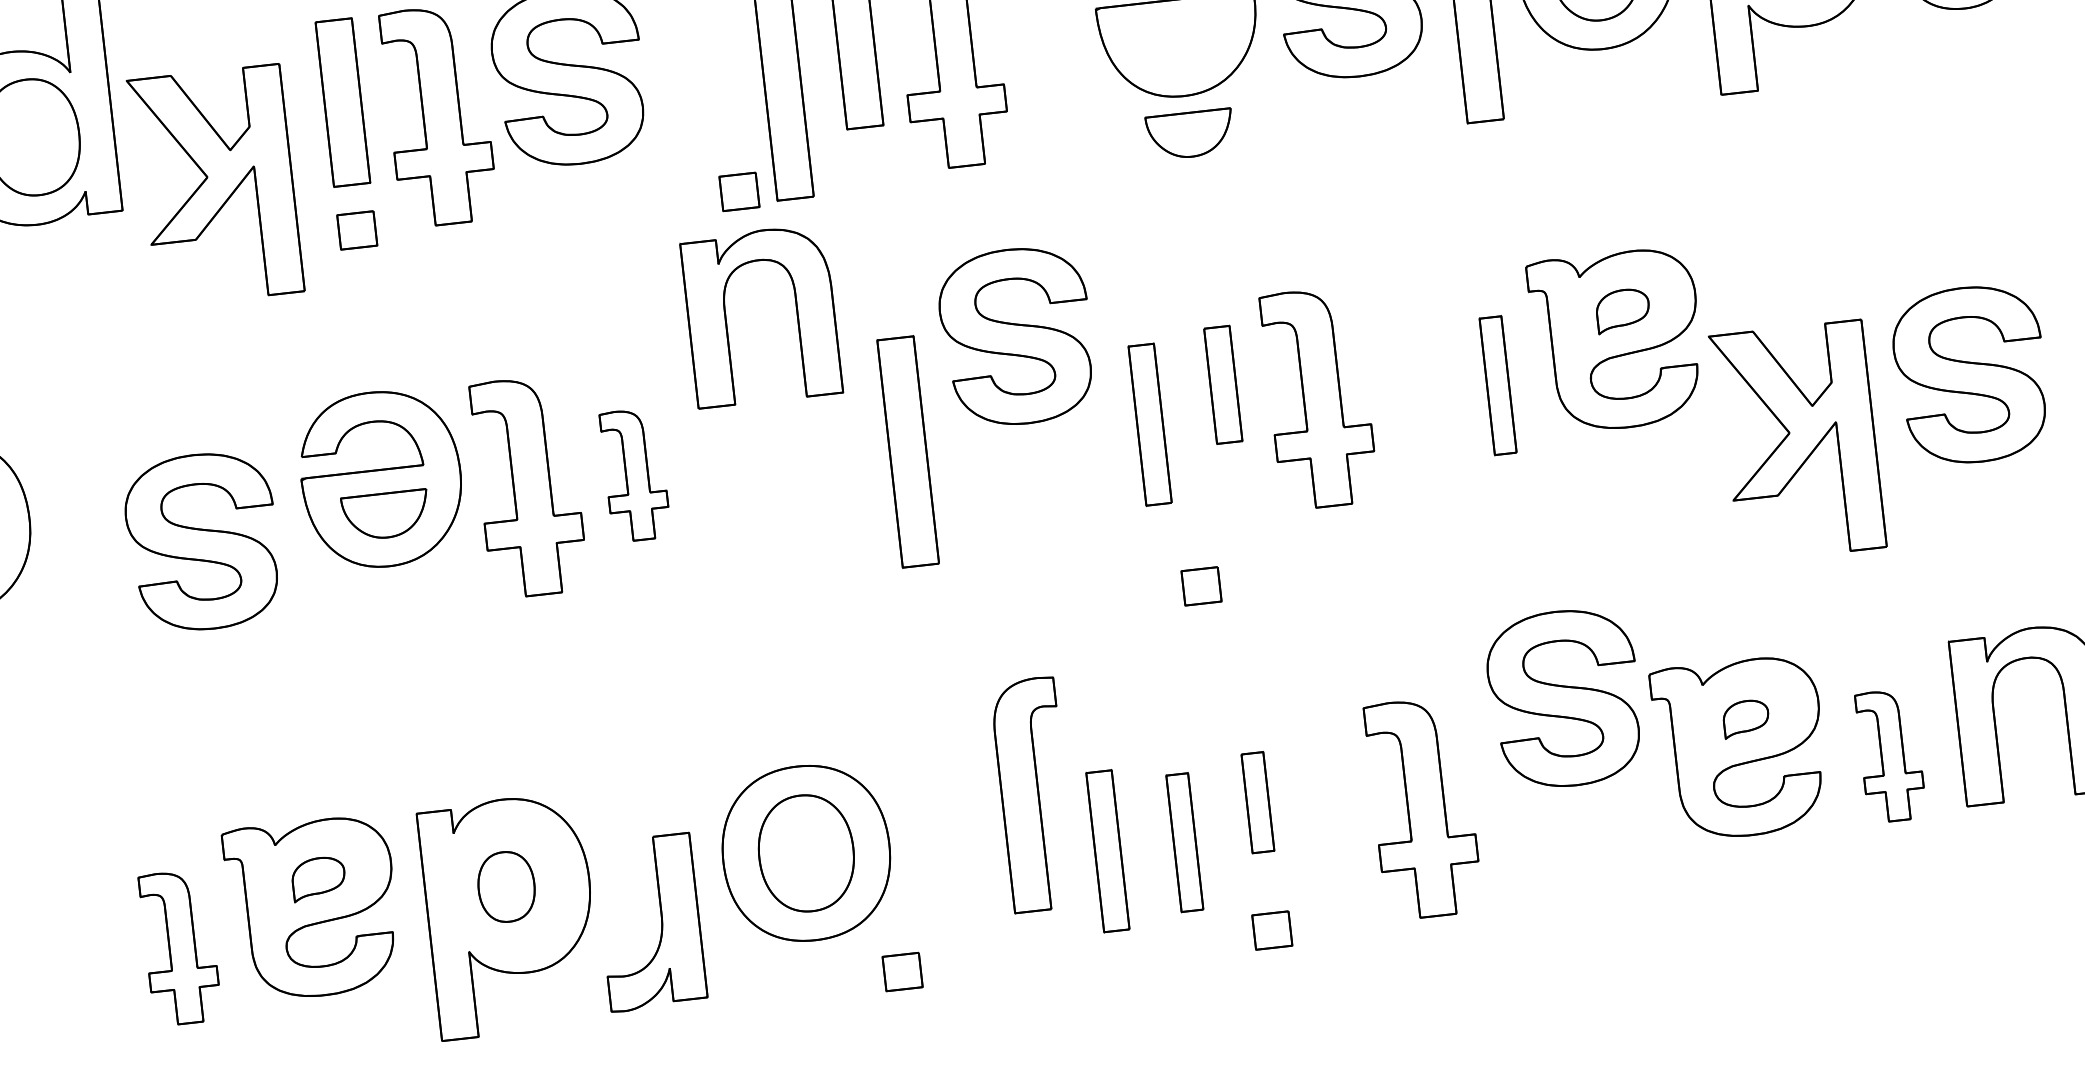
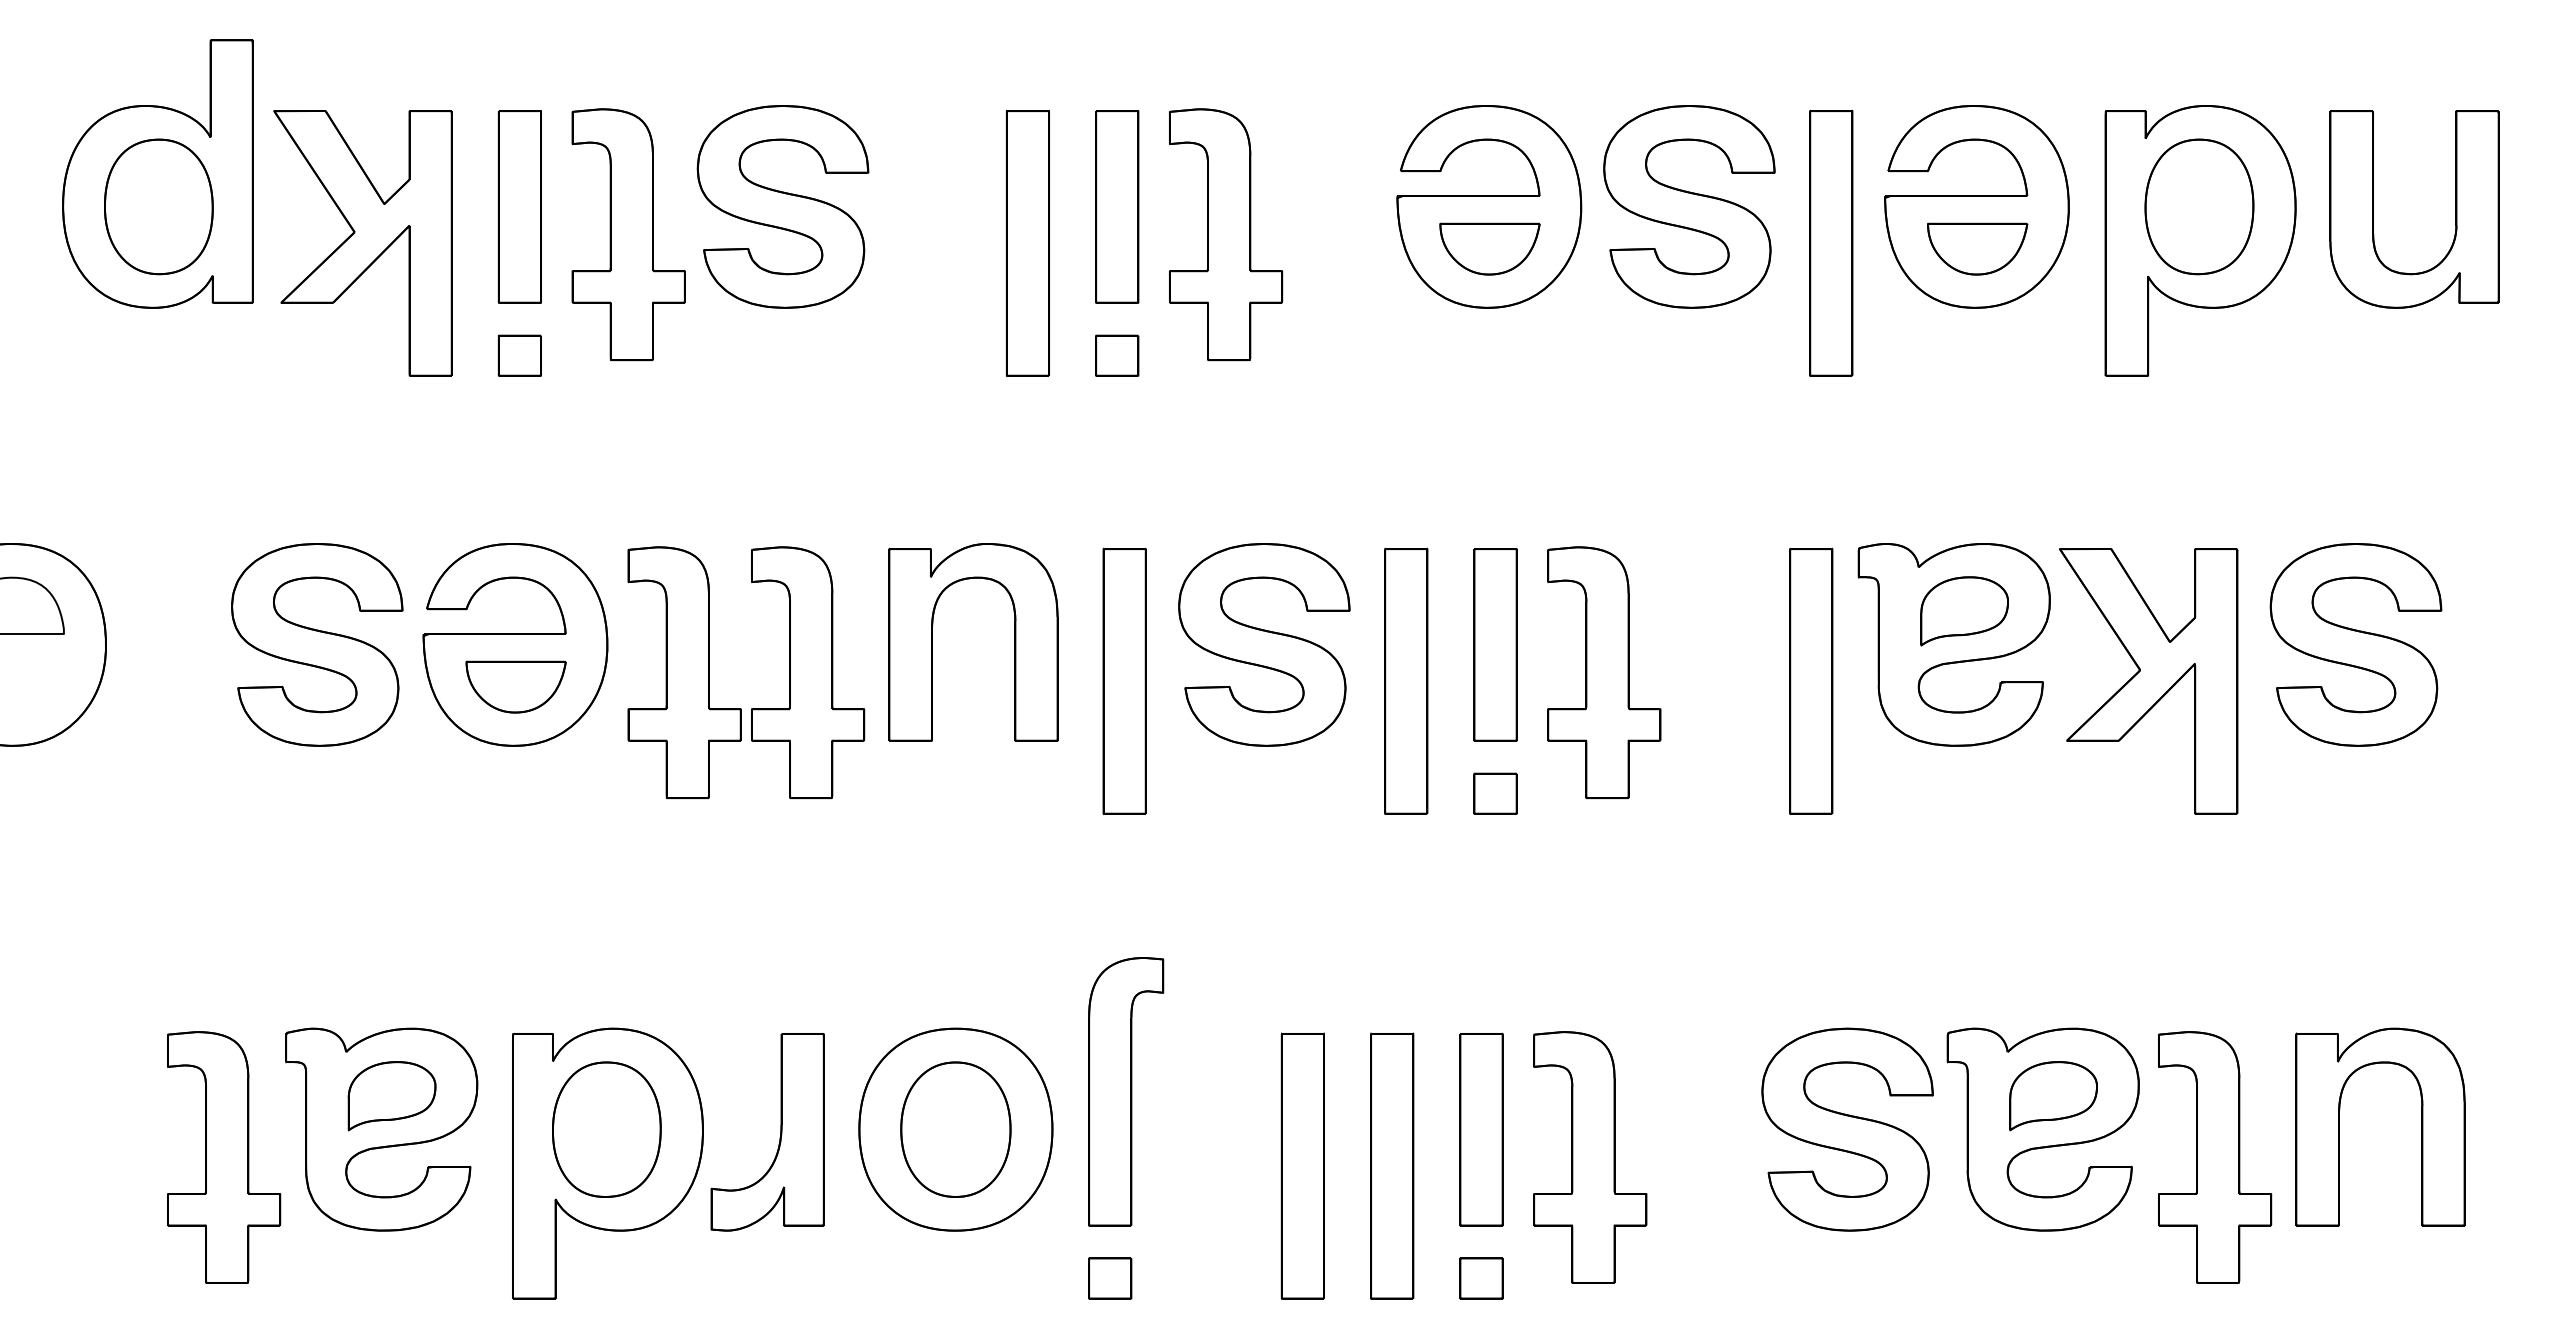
part: (1189, 134) -> (1489, 248), moved
part: (215, 186) -> (362, 243), moved
part: (739, 191) -> (1117, 355), moved
part: (1622, 311) -> (1964, 611), size x1.43
part: (726, 320) -> (932, 642), moved
part: (1016, 336) -> (1264, 644), moved
part: (1970, 374) -> (2355, 644), moved
part: (1223, 384) -> (1495, 644), size x1.43
part: (1498, 385) -> (1811, 680), size x1.67
part: (1150, 424) -> (1406, 680), size x1.43
part: (1797, 441) -> (2148, 681), moved
part: (635, 474) -> (808, 672), size x1.67
part: (203, 541) -> (317, 644), moved
part: (1201, 586) -> (1495, 793), moved
part: (1564, 698) -> (1847, 1129), moved
part: (1746, 719) -> (2053, 1096), size x1.67
part: (1891, 755) -> (2215, 1157), size x1.67
part: (1034, 794) -> (1126, 1091), moved
part: (1257, 802) -> (1481, 1129), size x1.67
part: (1423, 808) -> (1590, 1157), moved
part: (1184, 842) -> (1392, 1165), size x1.67
part: (1107, 850) -> (1302, 1165), size x1.43
part: (318, 879) -> (391, 1096), size x1.43
part: (506, 886) -> (606, 1129), size x1.67
part: (661, 921) -> (780, 1132), moved
part: (180, 947) -> (224, 1157), size x1.43
part: (902, 972) -> (1110, 1278), moved

